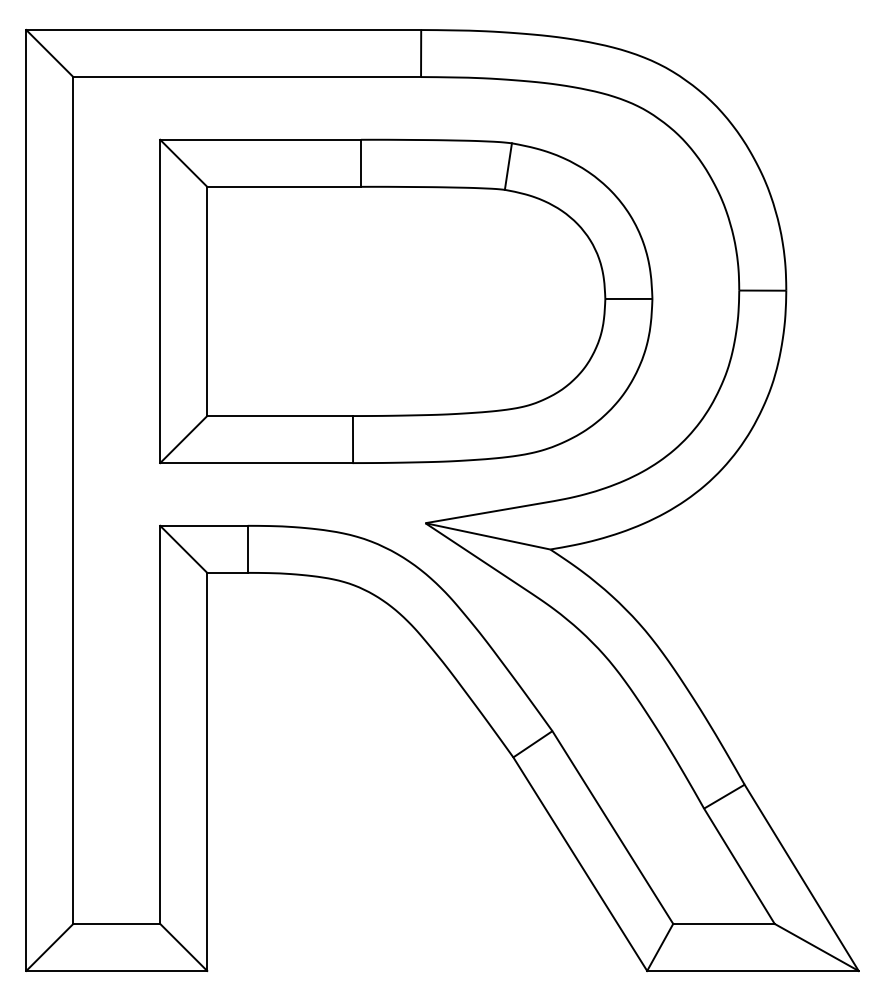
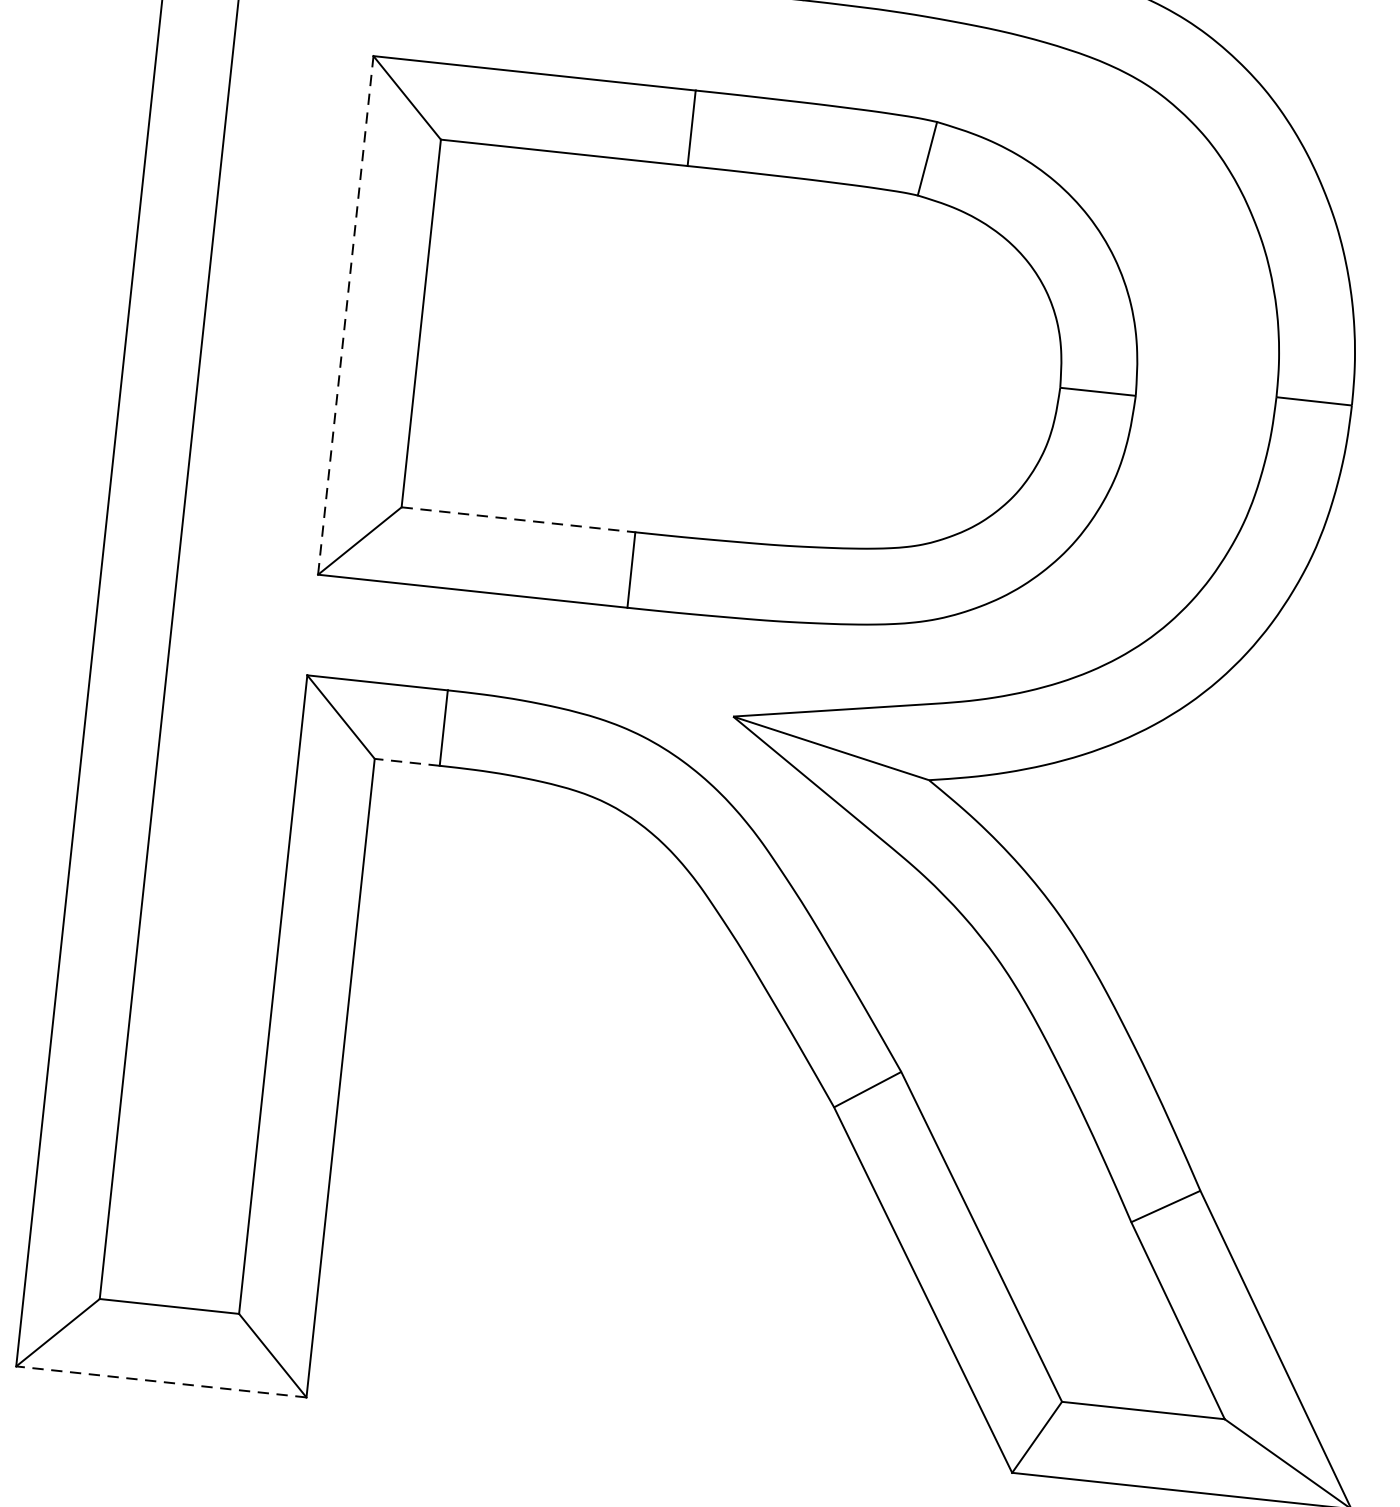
line: (160, 301) -> (346, 315), solid -> dashed
line: (280, 416) -> (519, 520), solid -> dashed
line: (227, 572) -> (407, 761), solid -> dashed
line: (116, 970) -> (160, 1381), solid -> dashed

